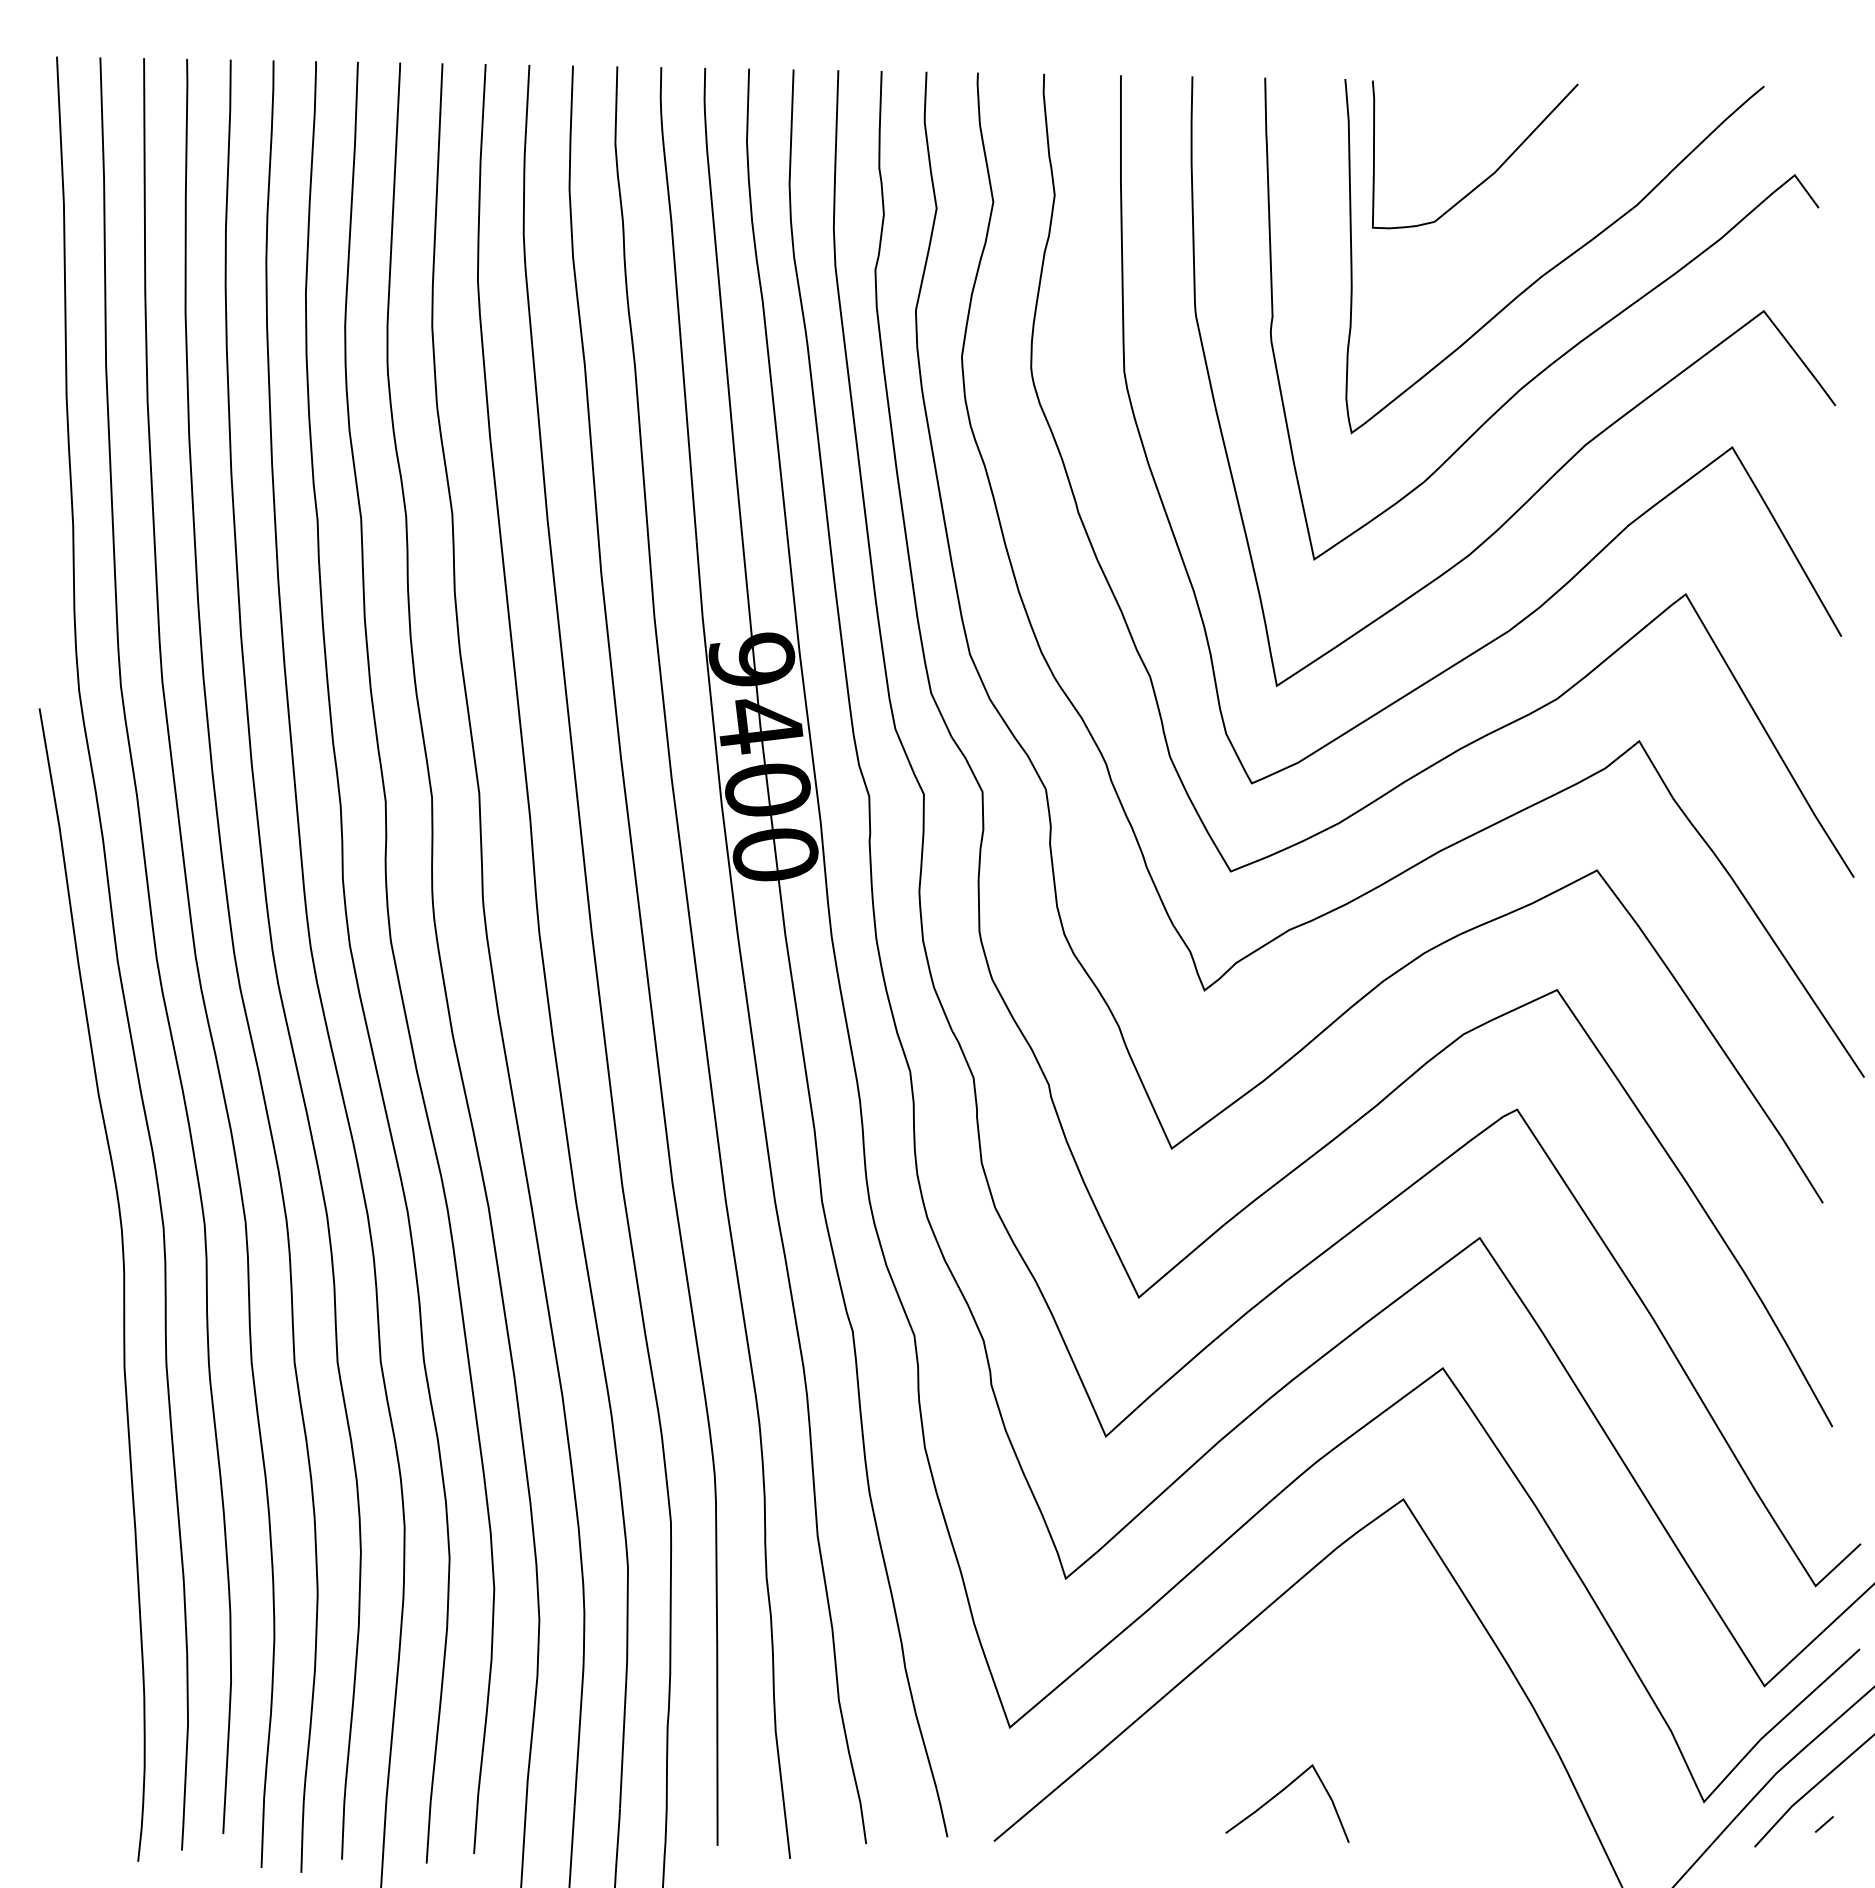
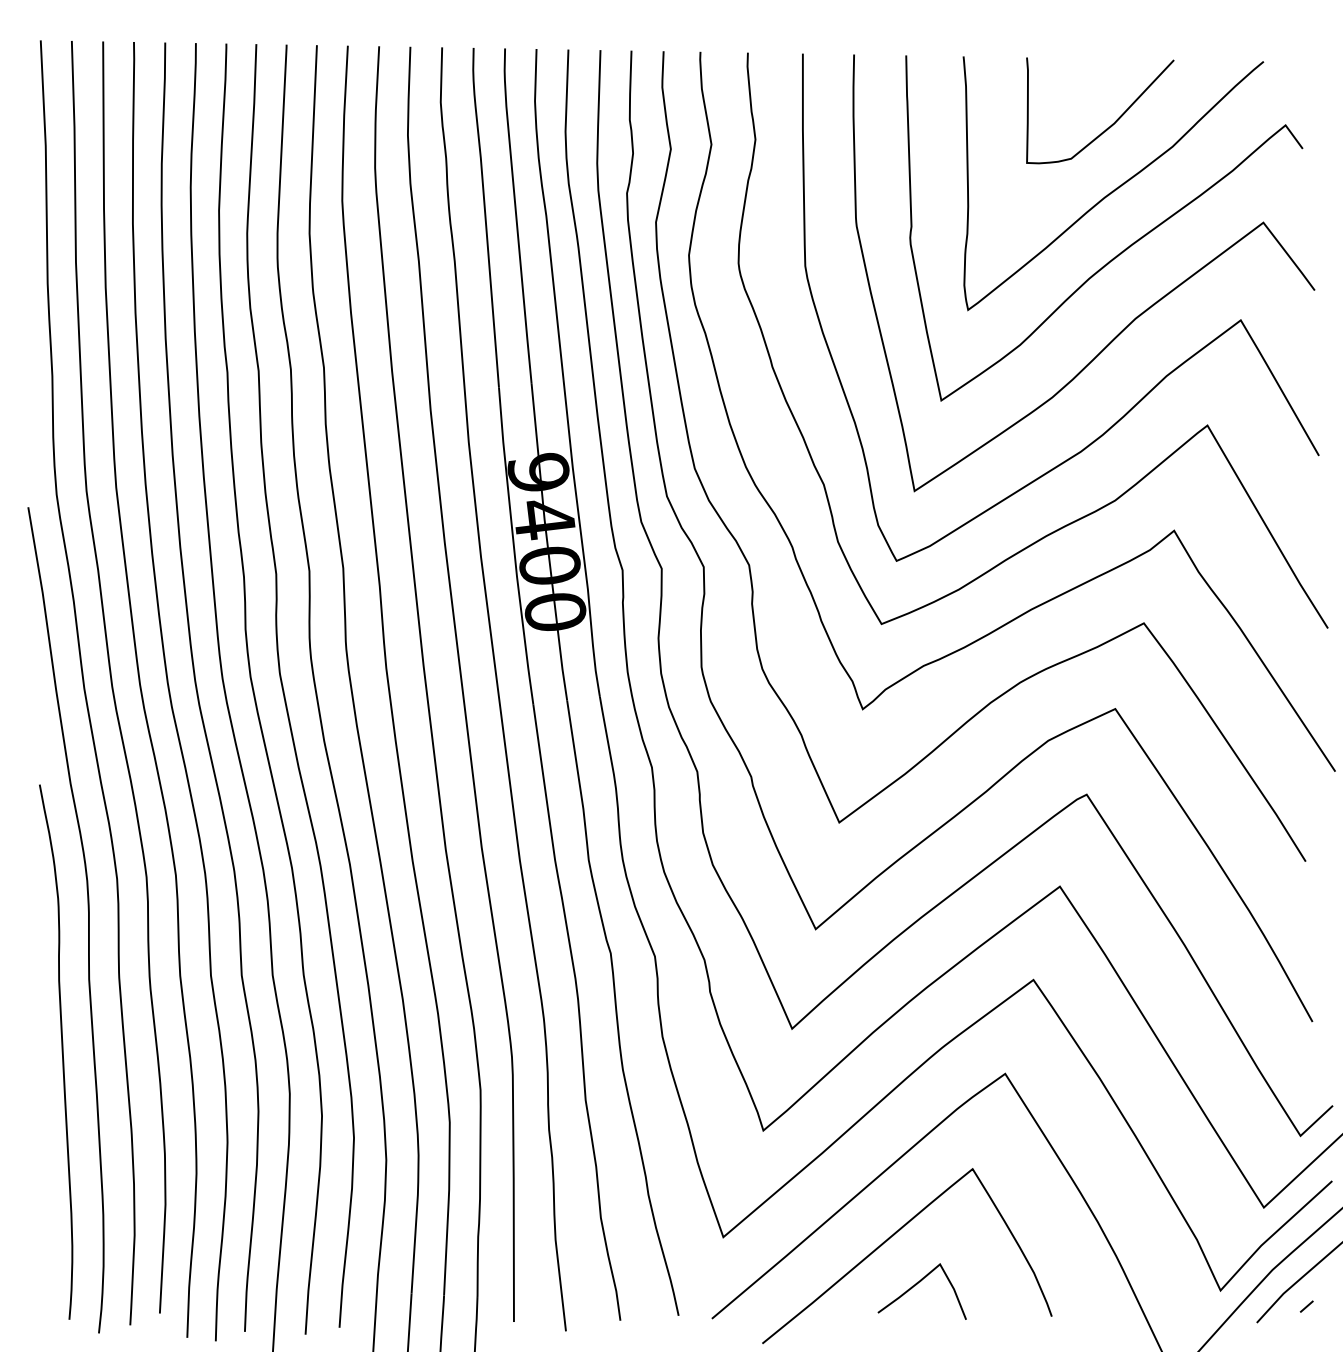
curve: (1489, 175) -> (1110, 125), moved
curve: (86, 1468) -> (61, 1051), added
curve: (1246, 1726) -> (892, 1236), added

